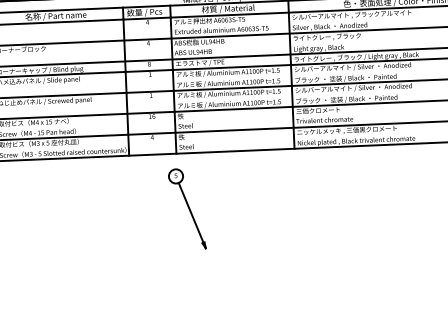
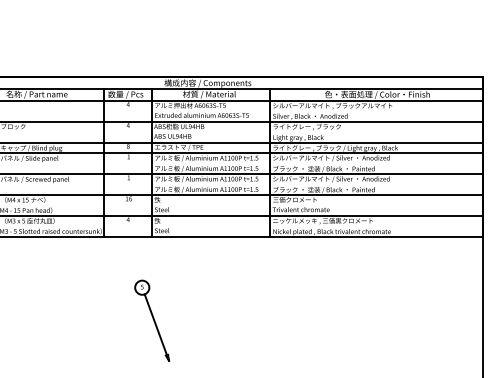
part: (187, 208) -> (152, 320), moved

